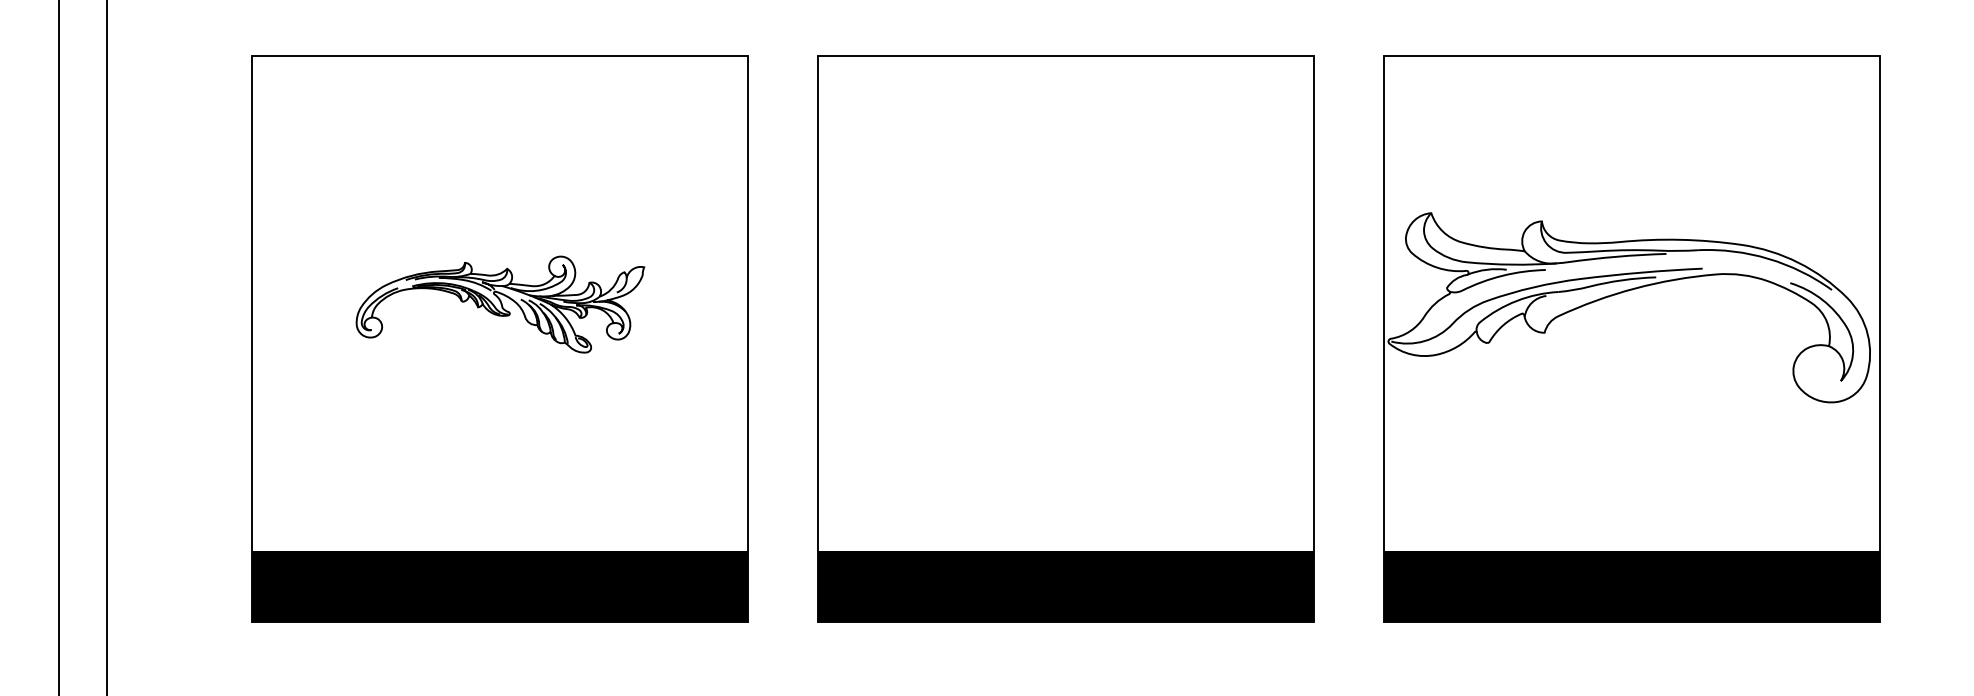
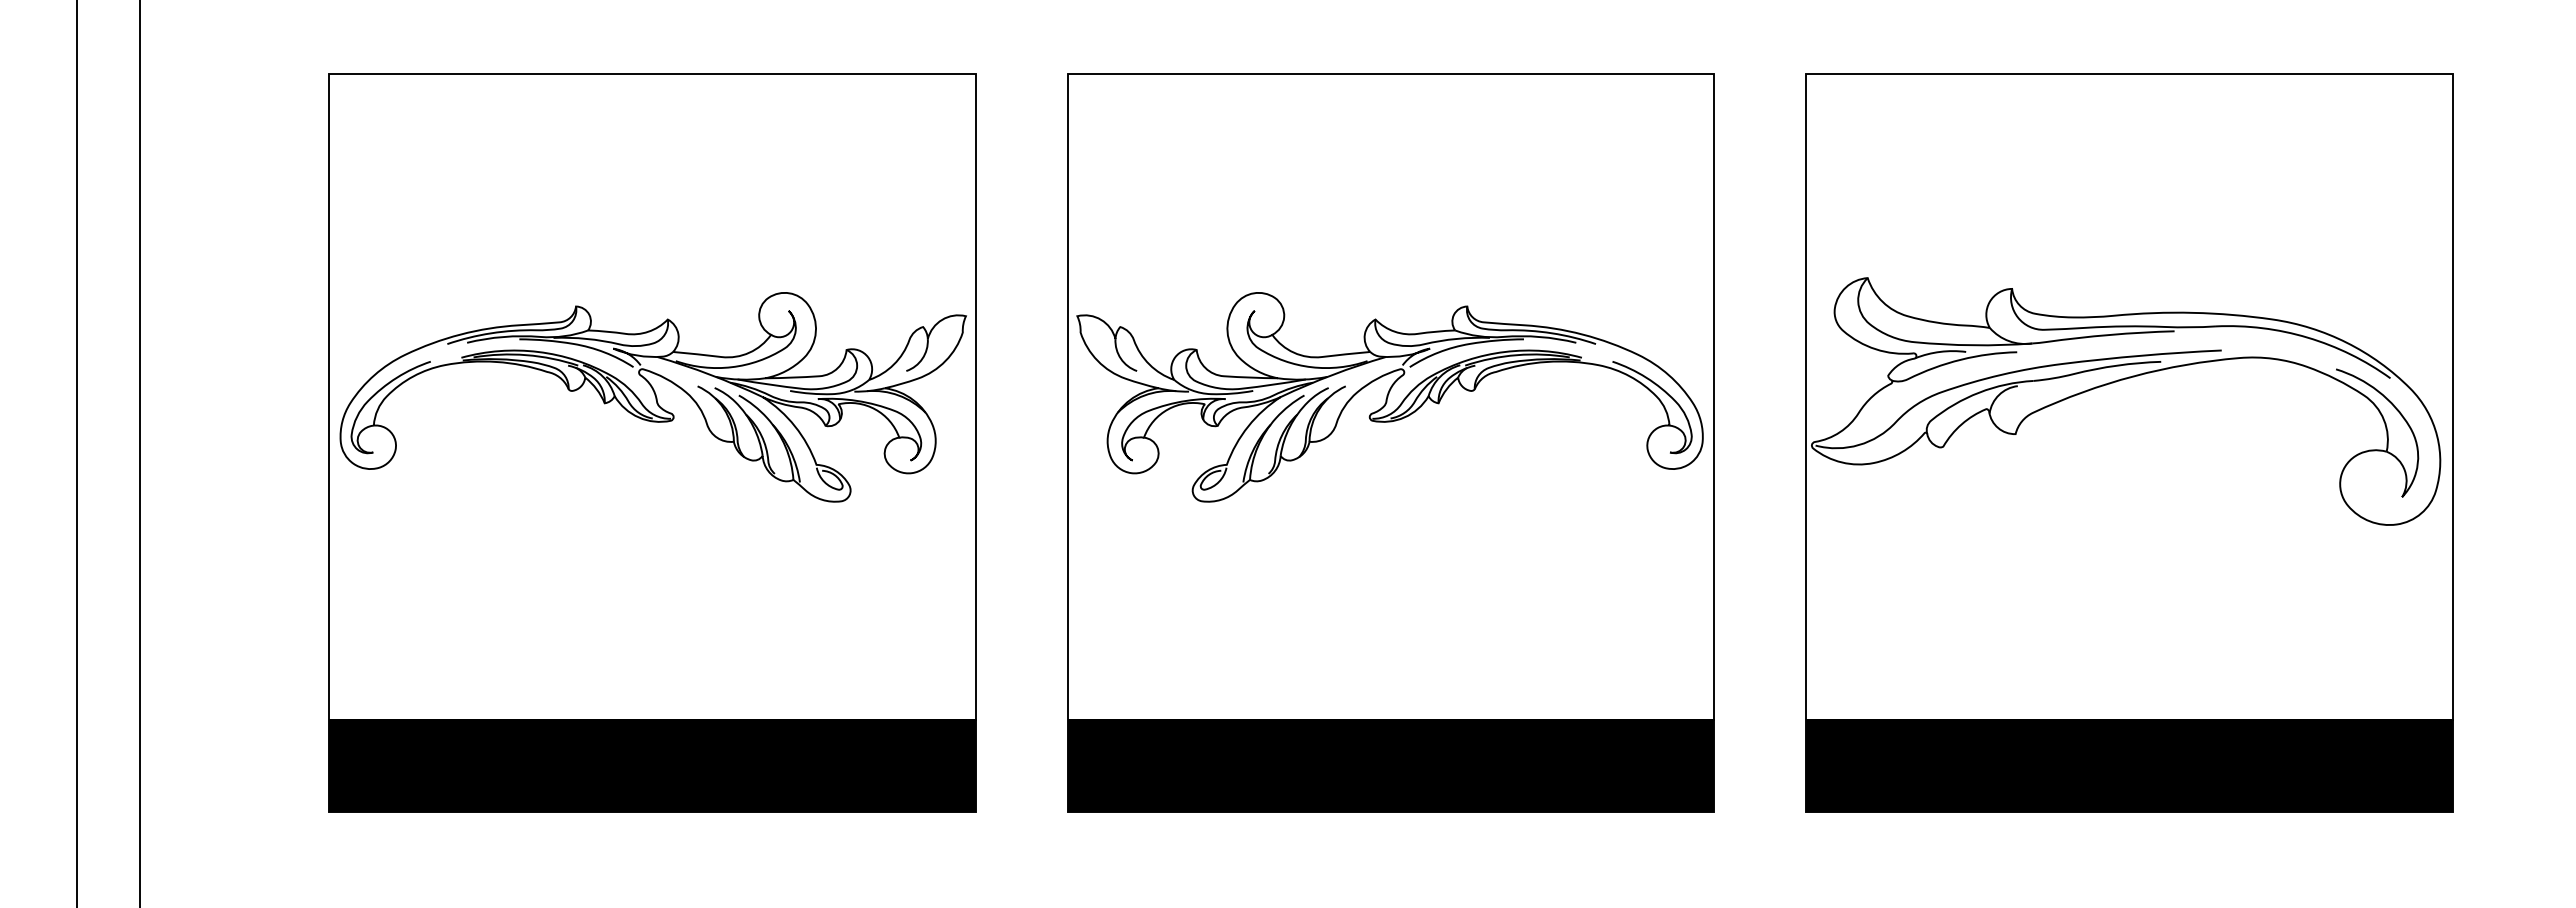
part: (499, 304) -> (652, 397), size x1.67
part: (1064, 304) -> (1389, 397), added

